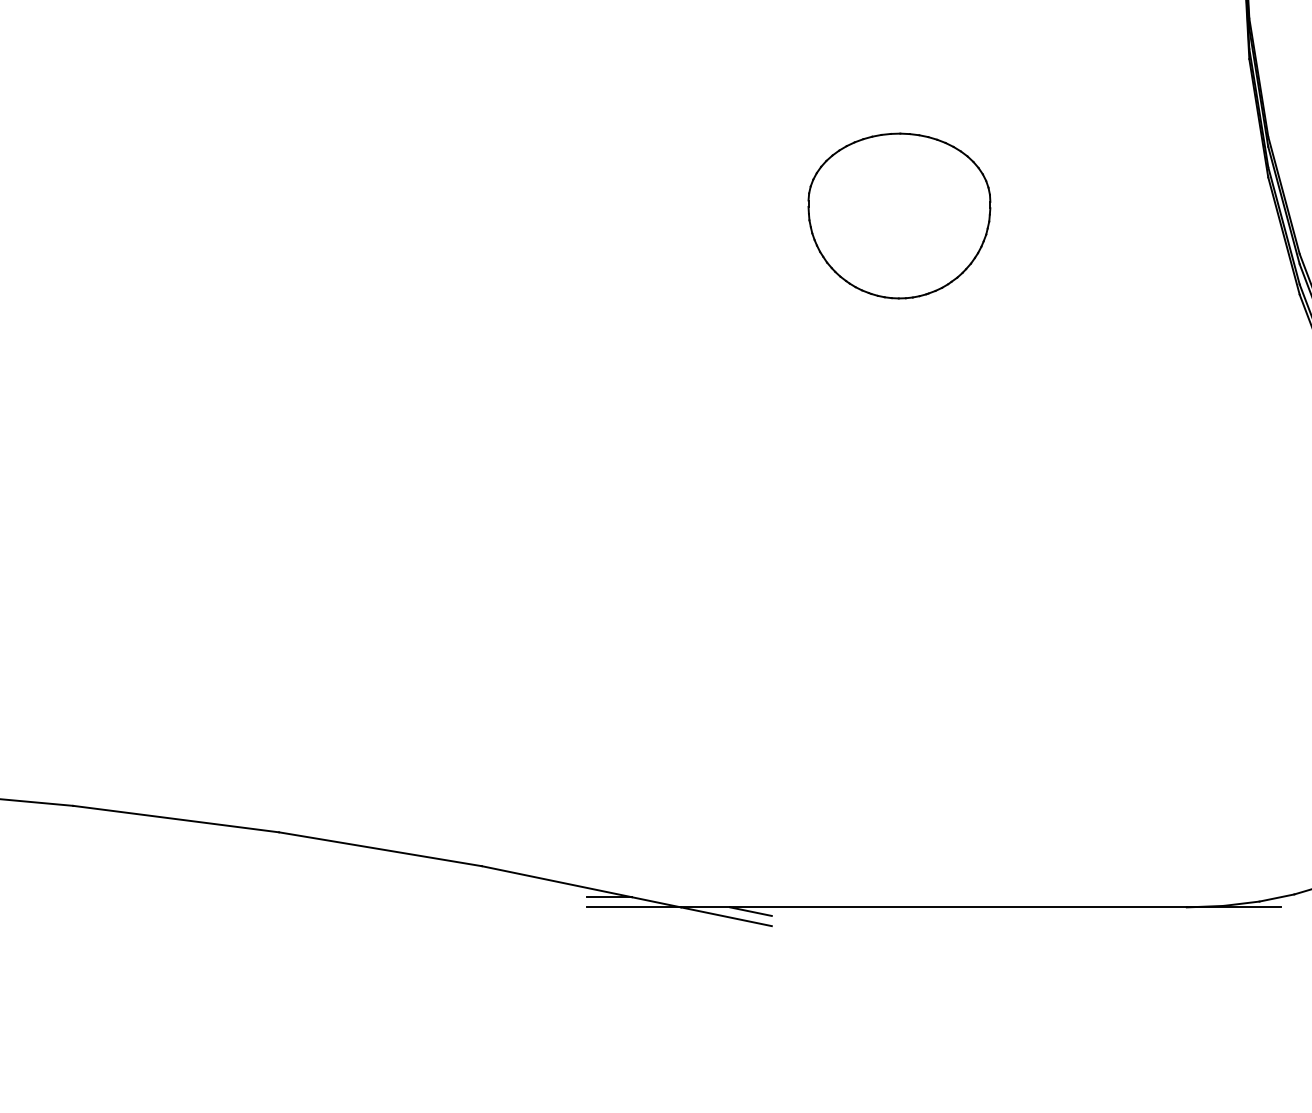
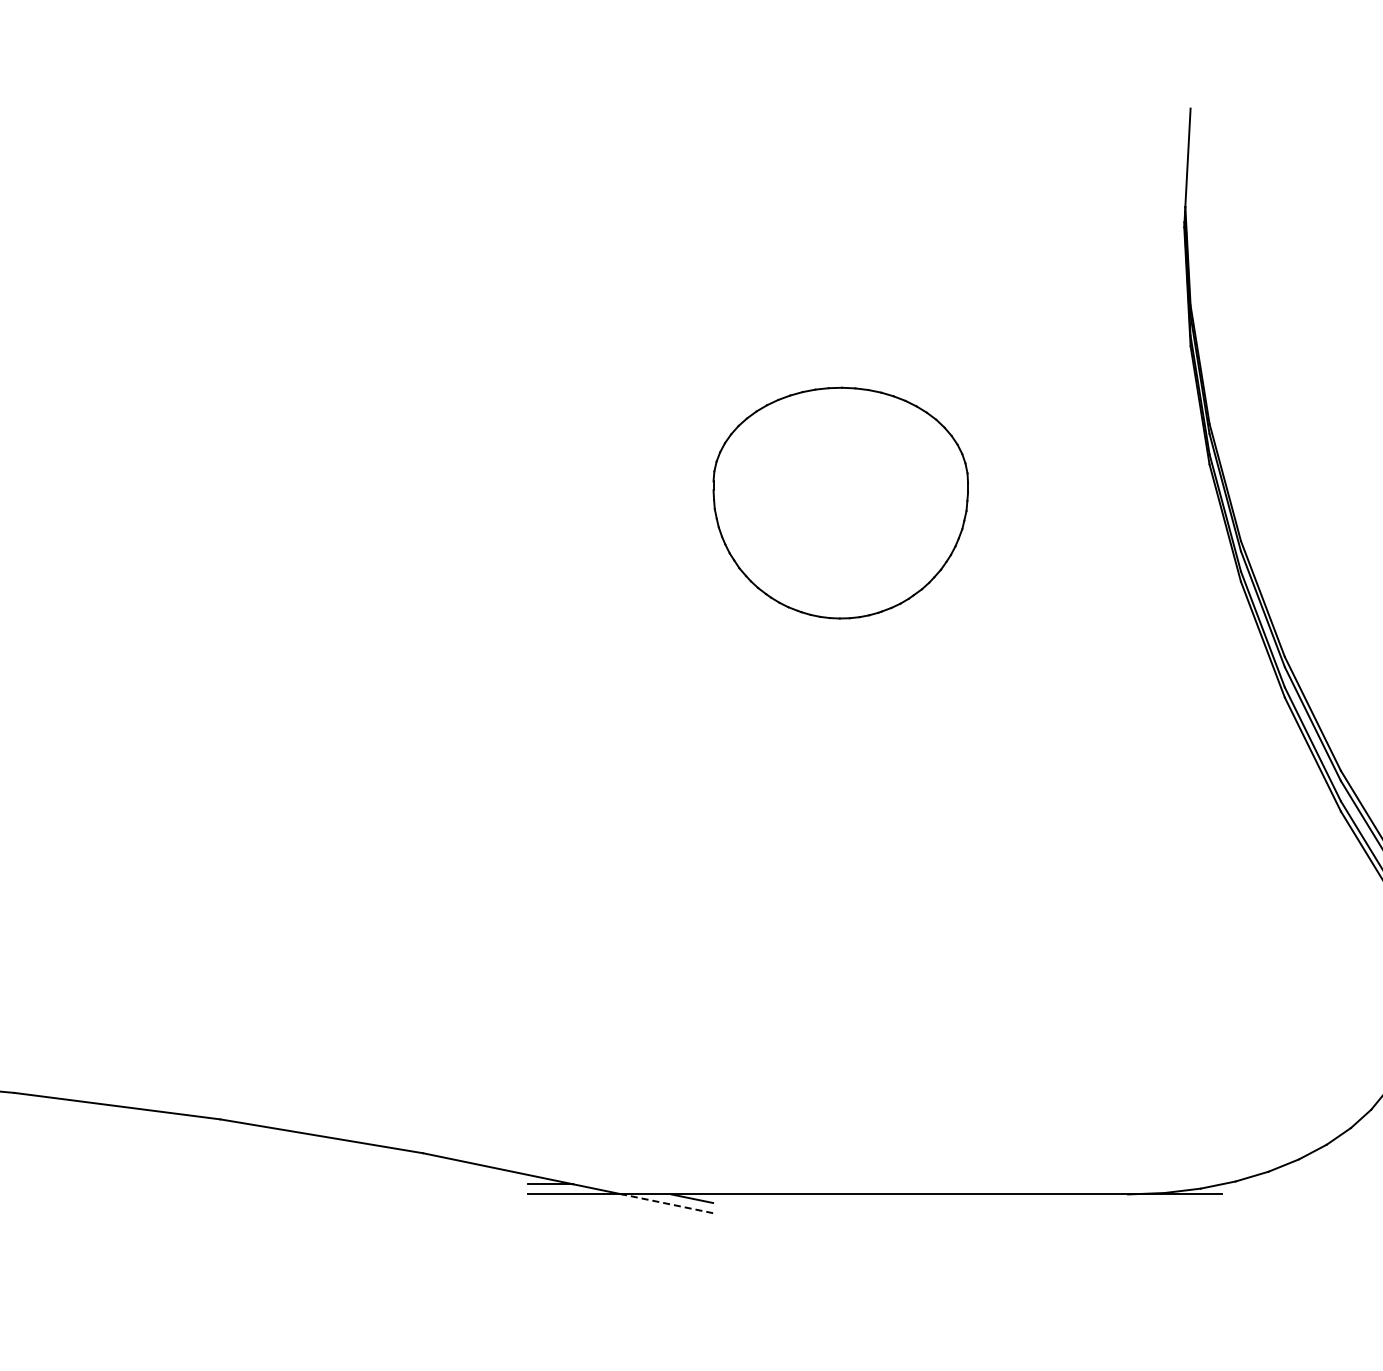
part: (899, 215) -> (840, 502), size x1.4
line: (726, 916) -> (667, 1203), solid -> dashed

